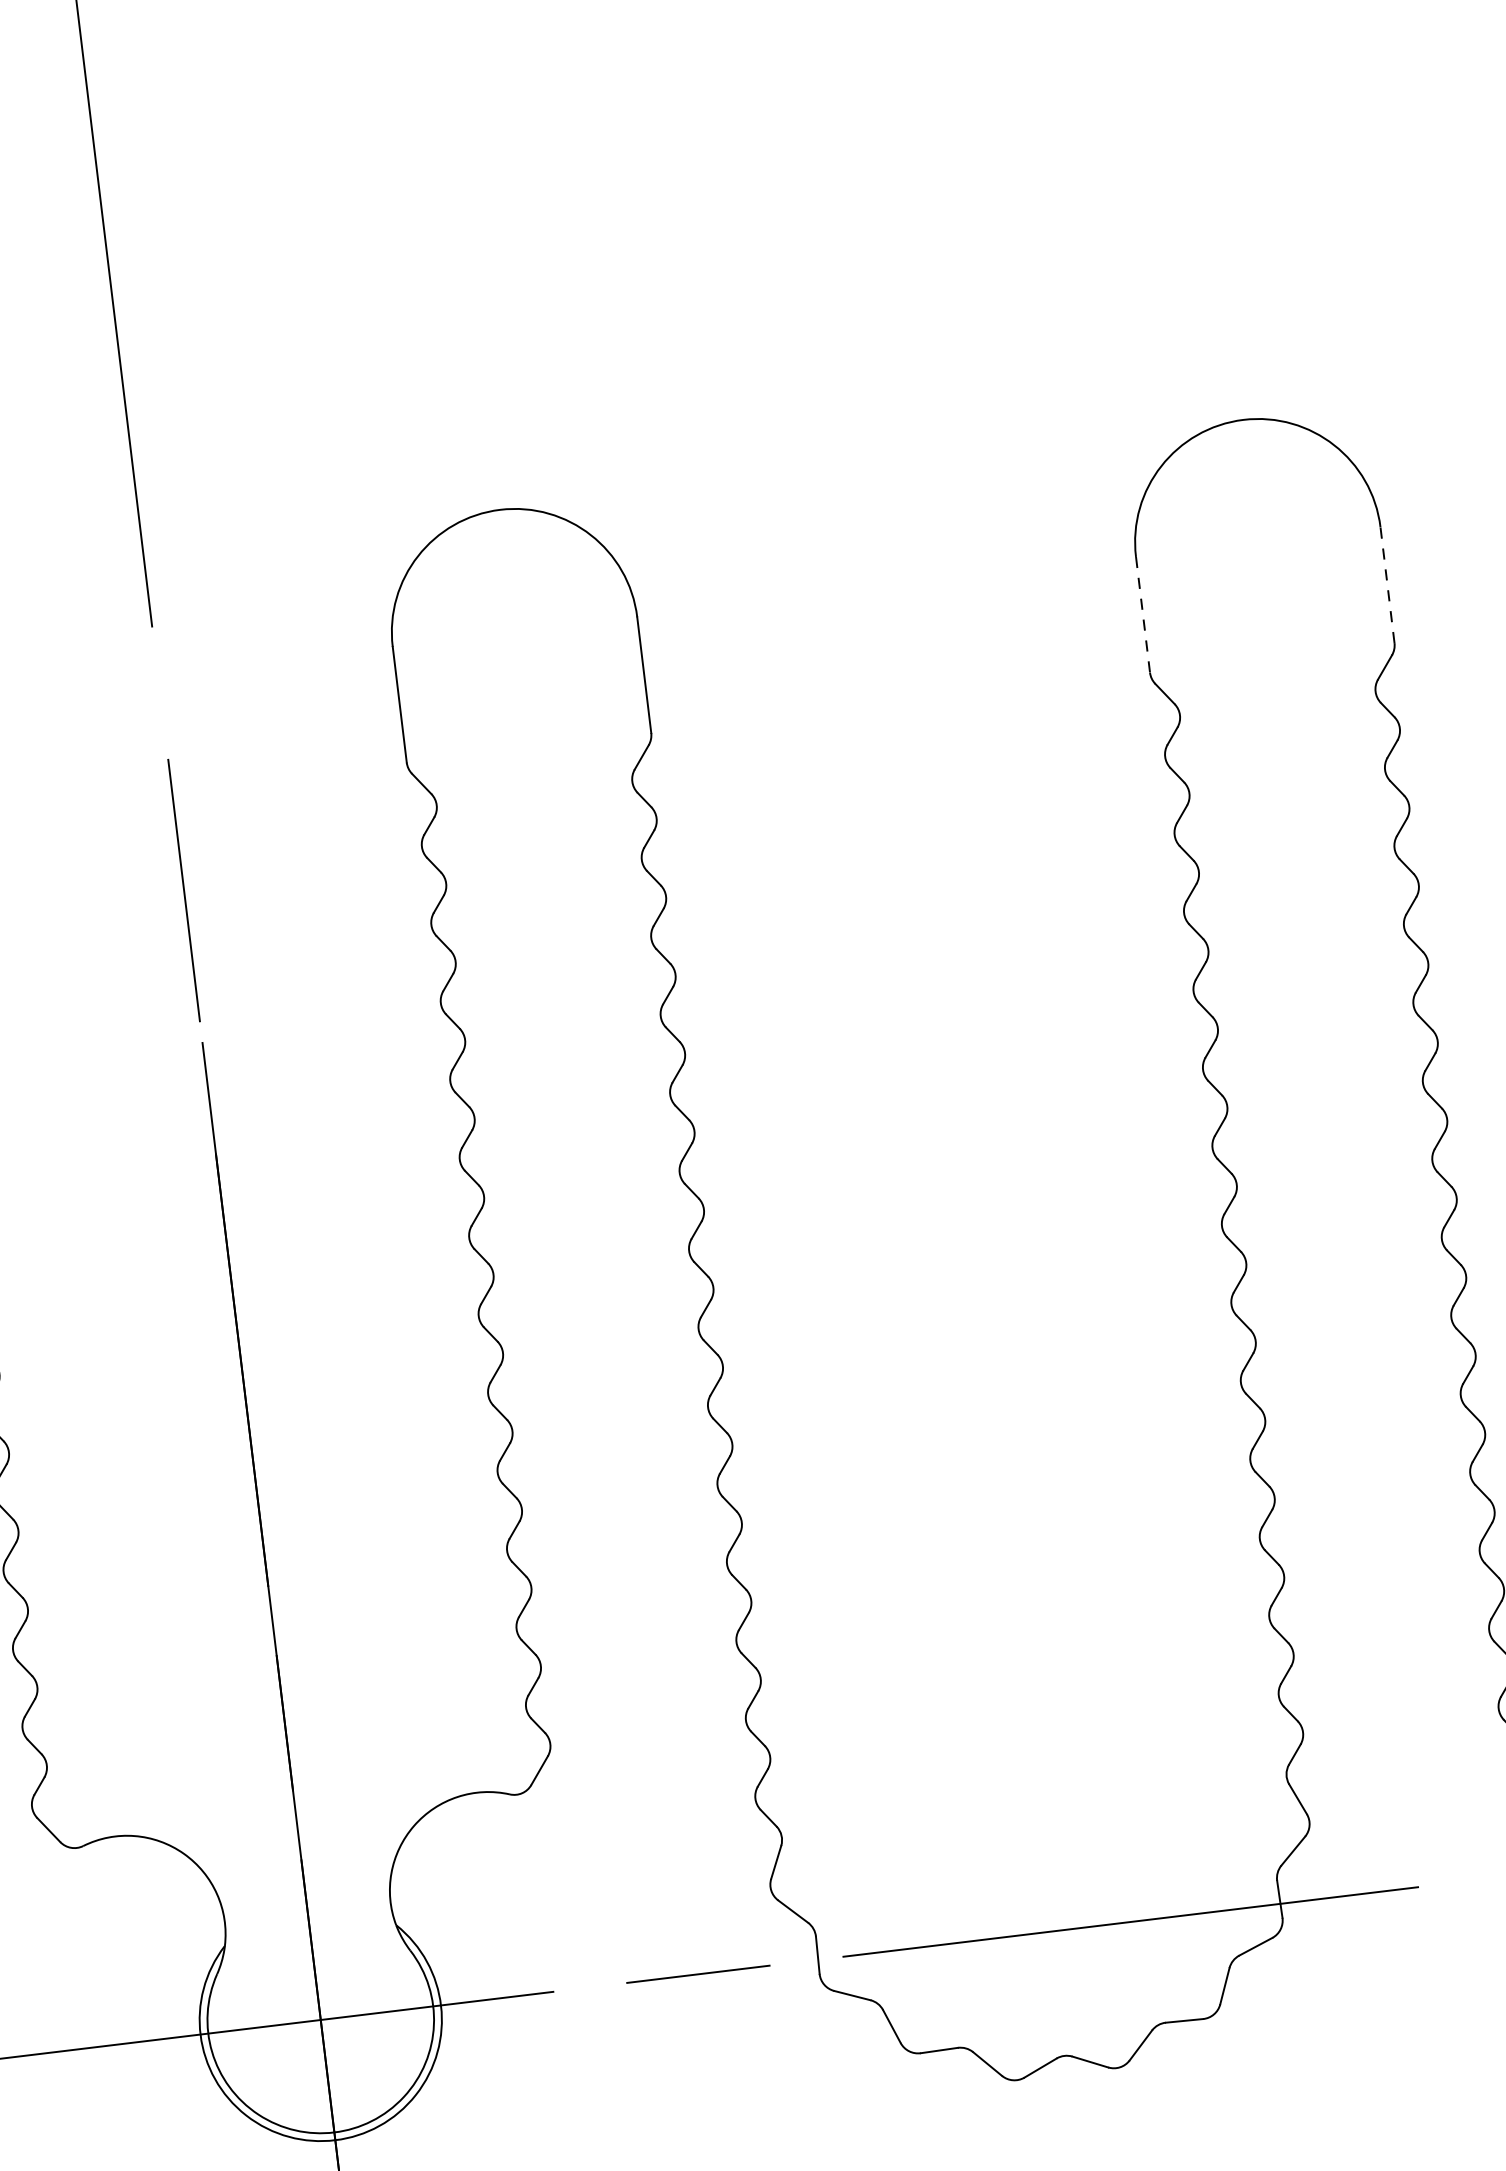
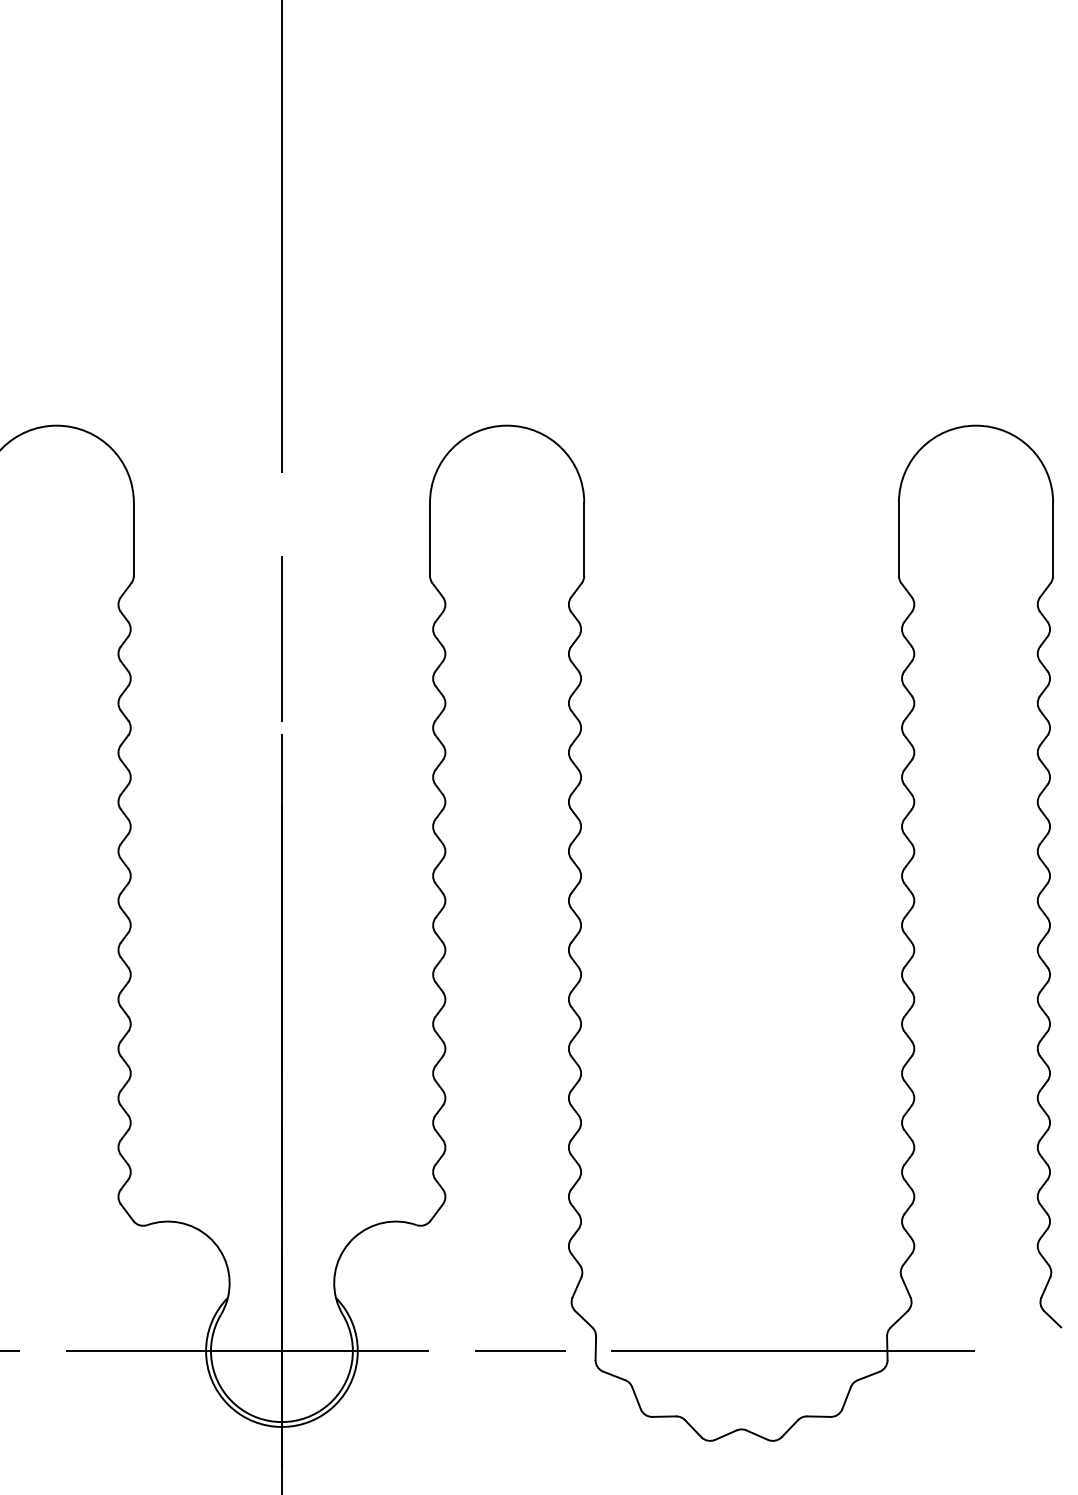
line: (1388, 585) -> (1053, 539), dashed -> solid
line: (1142, 615) -> (898, 539), dashed -> solid

